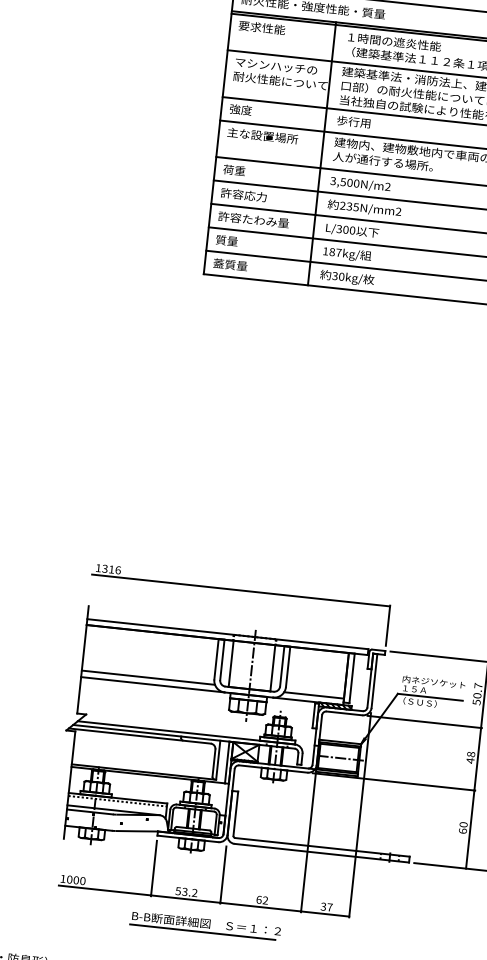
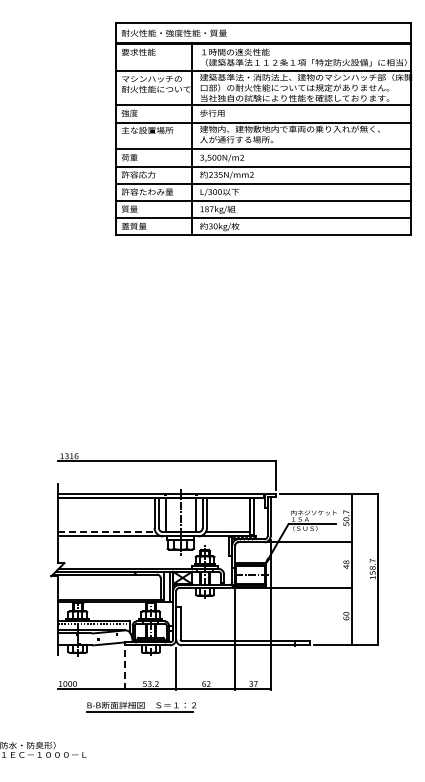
line: (148, 677) -> (106, 531), solid -> dashed
line: (154, 867) -> (125, 668), solid -> dashed
part: (205, 925) -> (141, 706), moved

